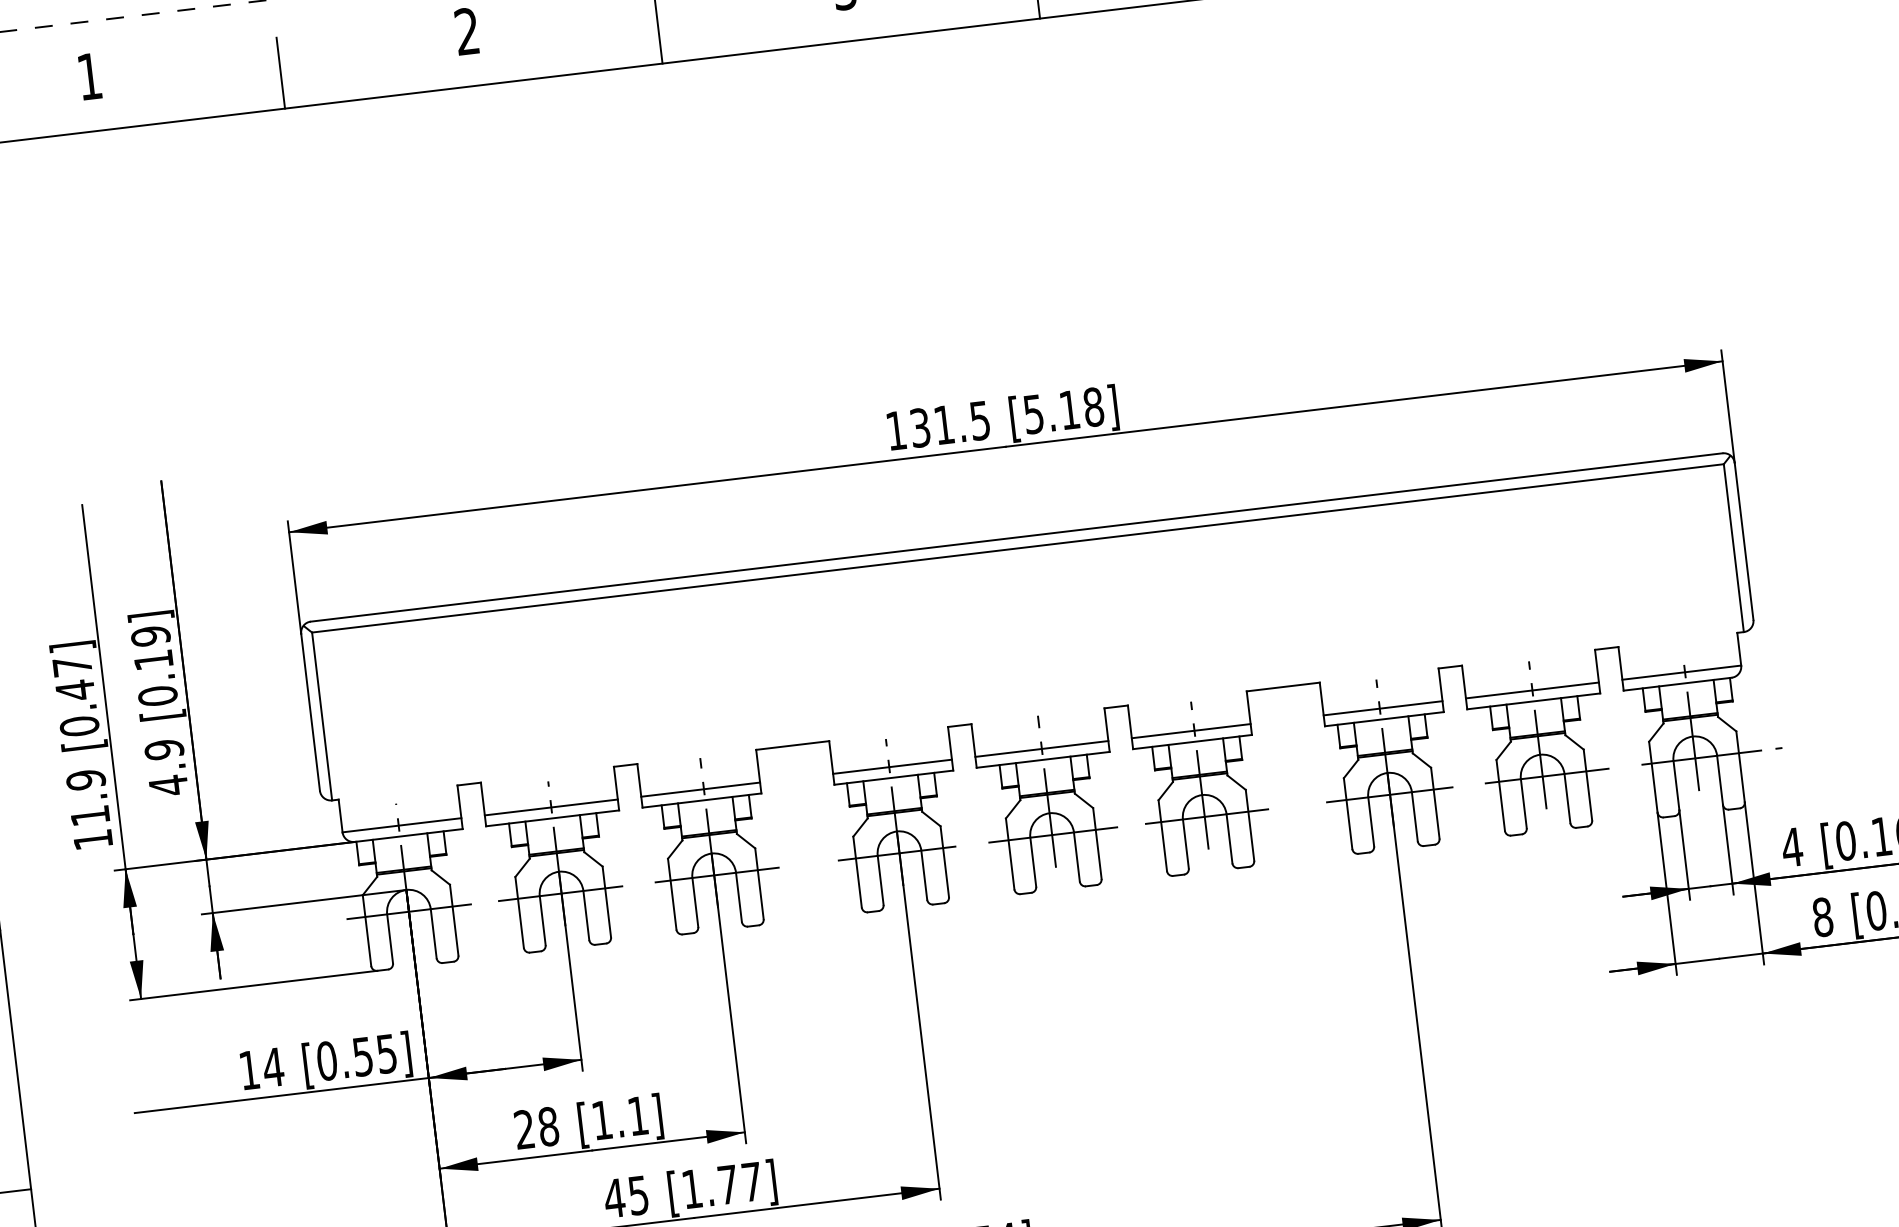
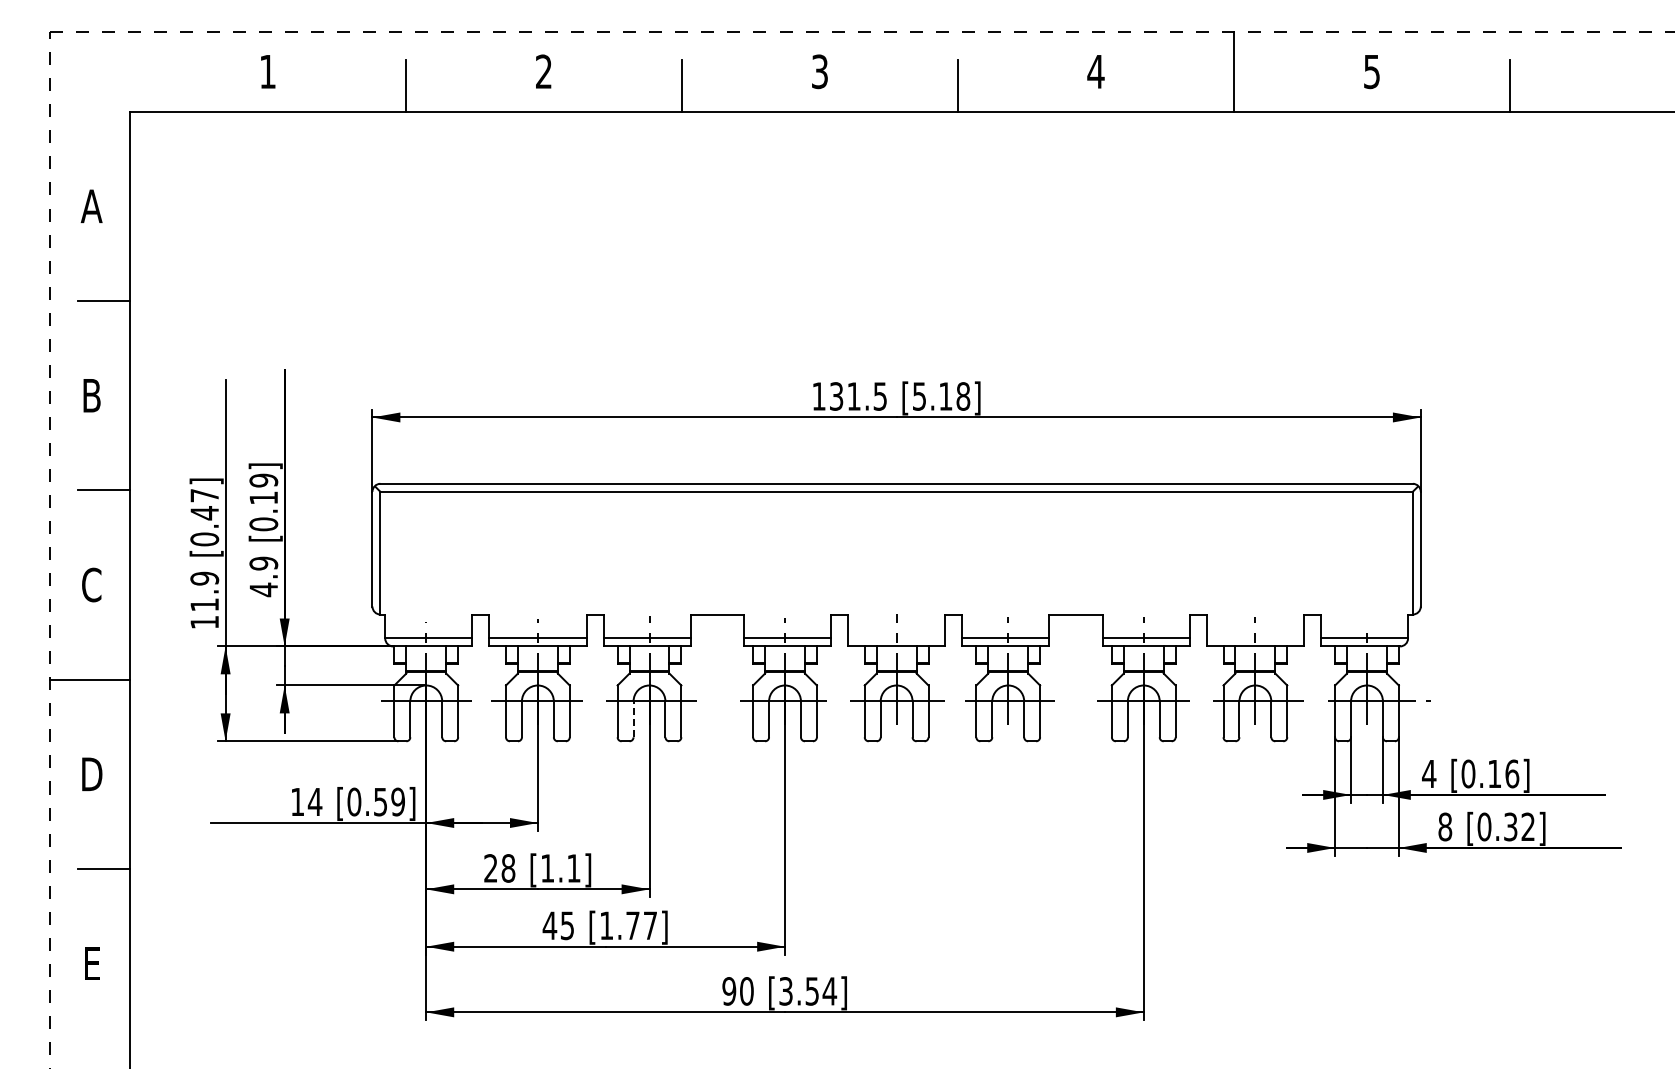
line: (1532, 690) -> (1255, 638), removed
line: (1041, 749) -> (896, 638), removed
line: (695, 902) -> (633, 719), solid -> dashed
text: (385, 1053) -> (397, 801), [0.55] -> [0.59]

